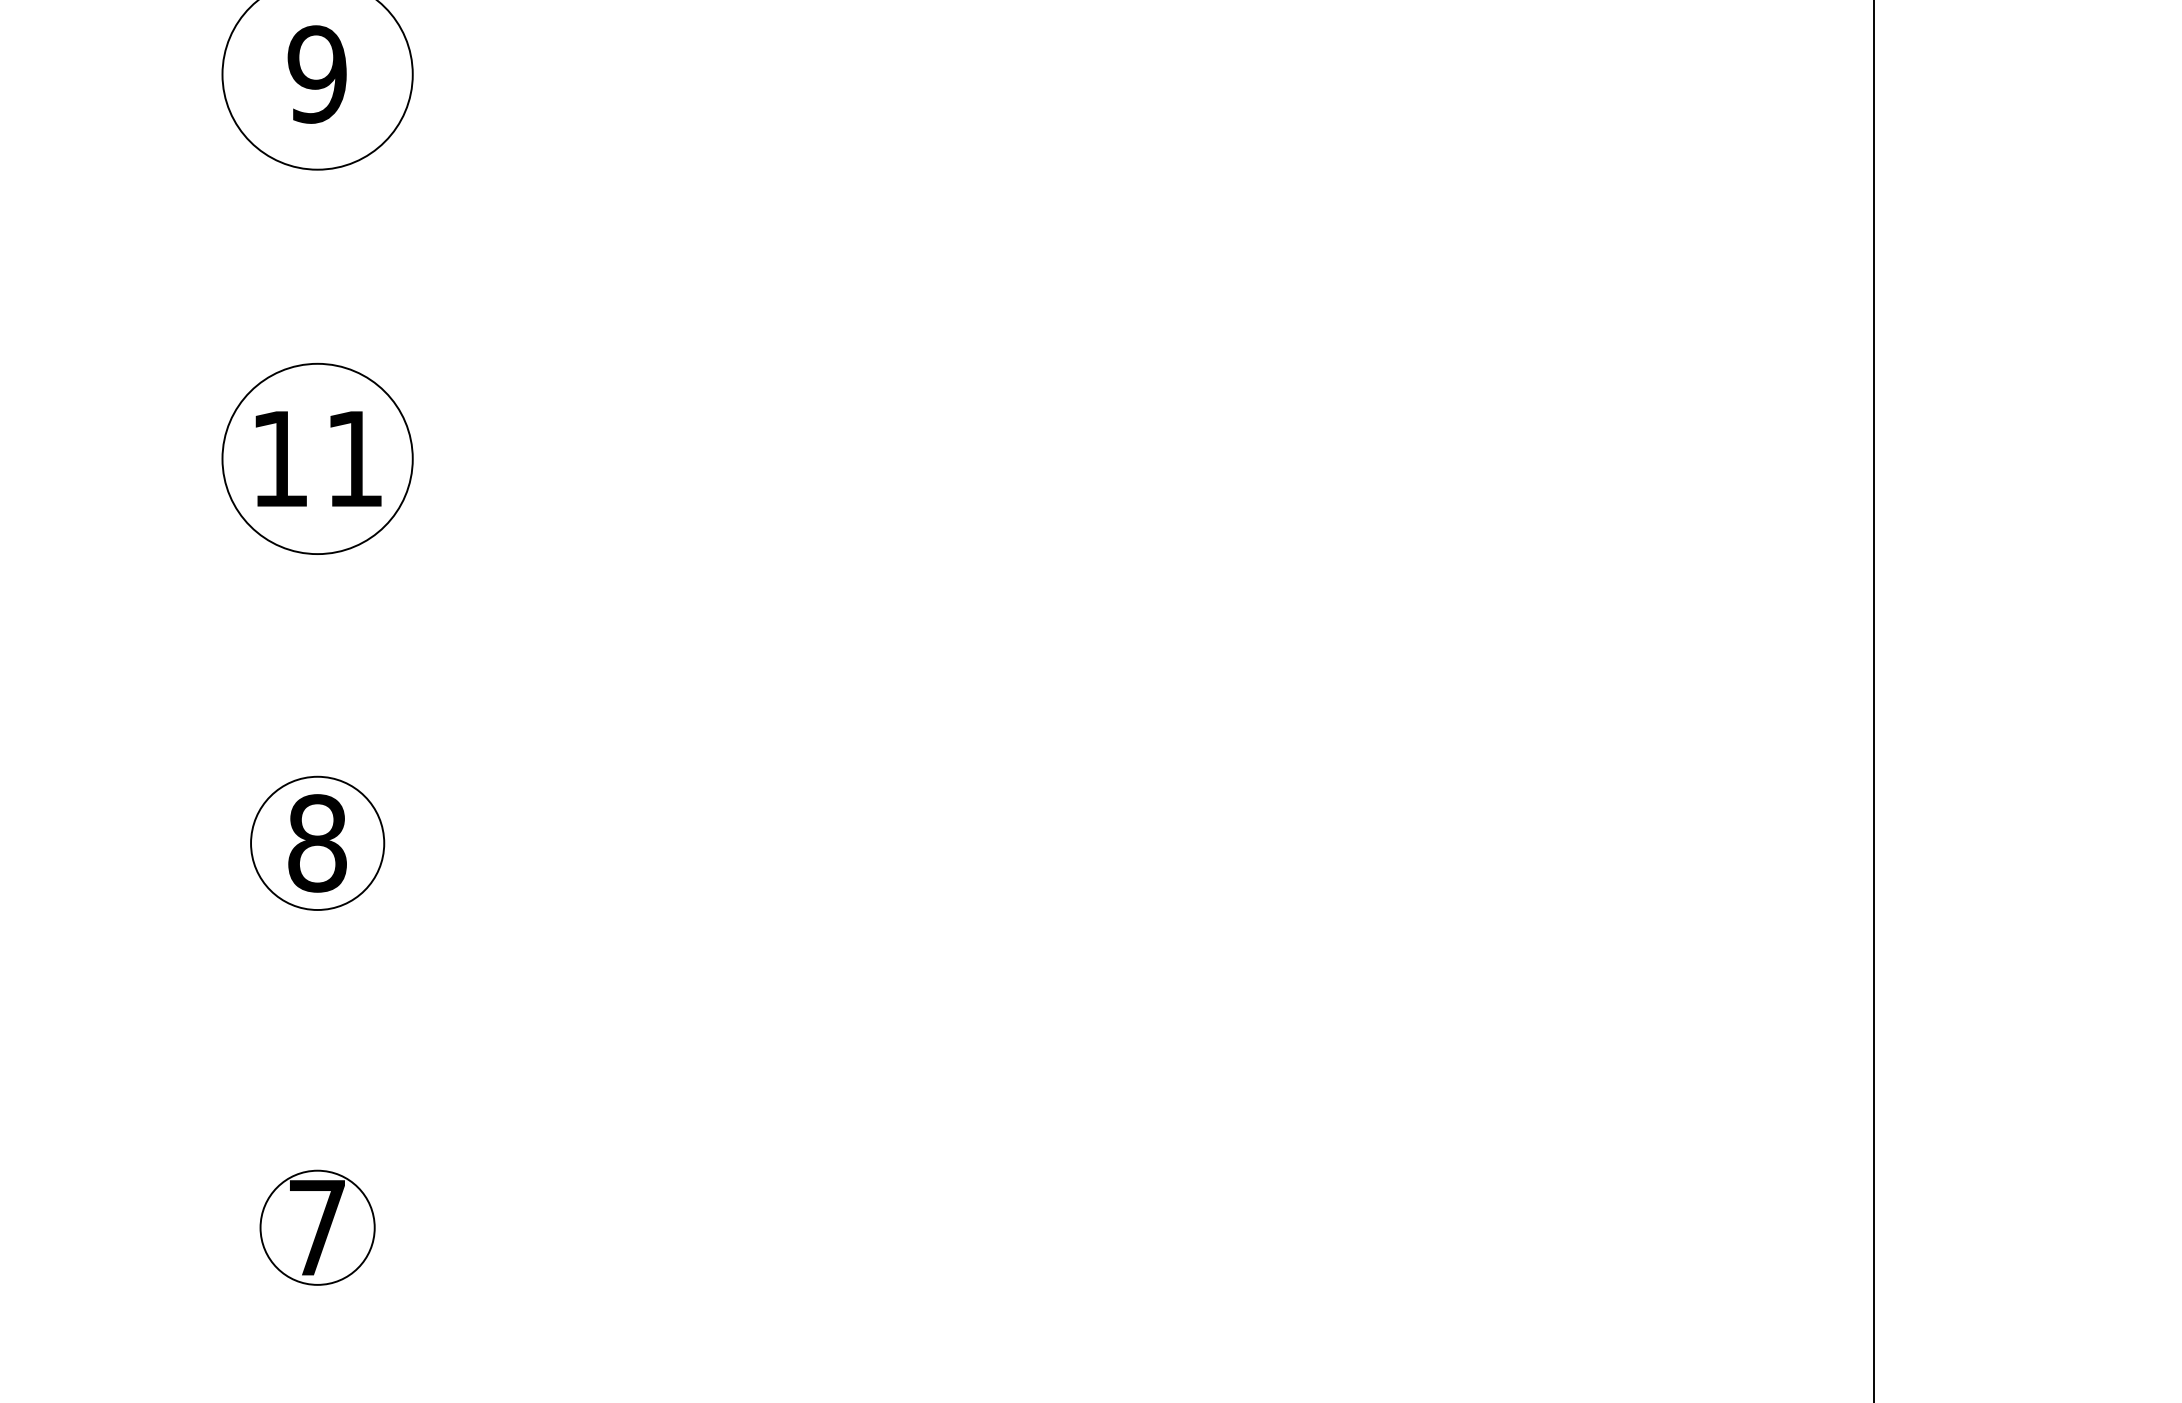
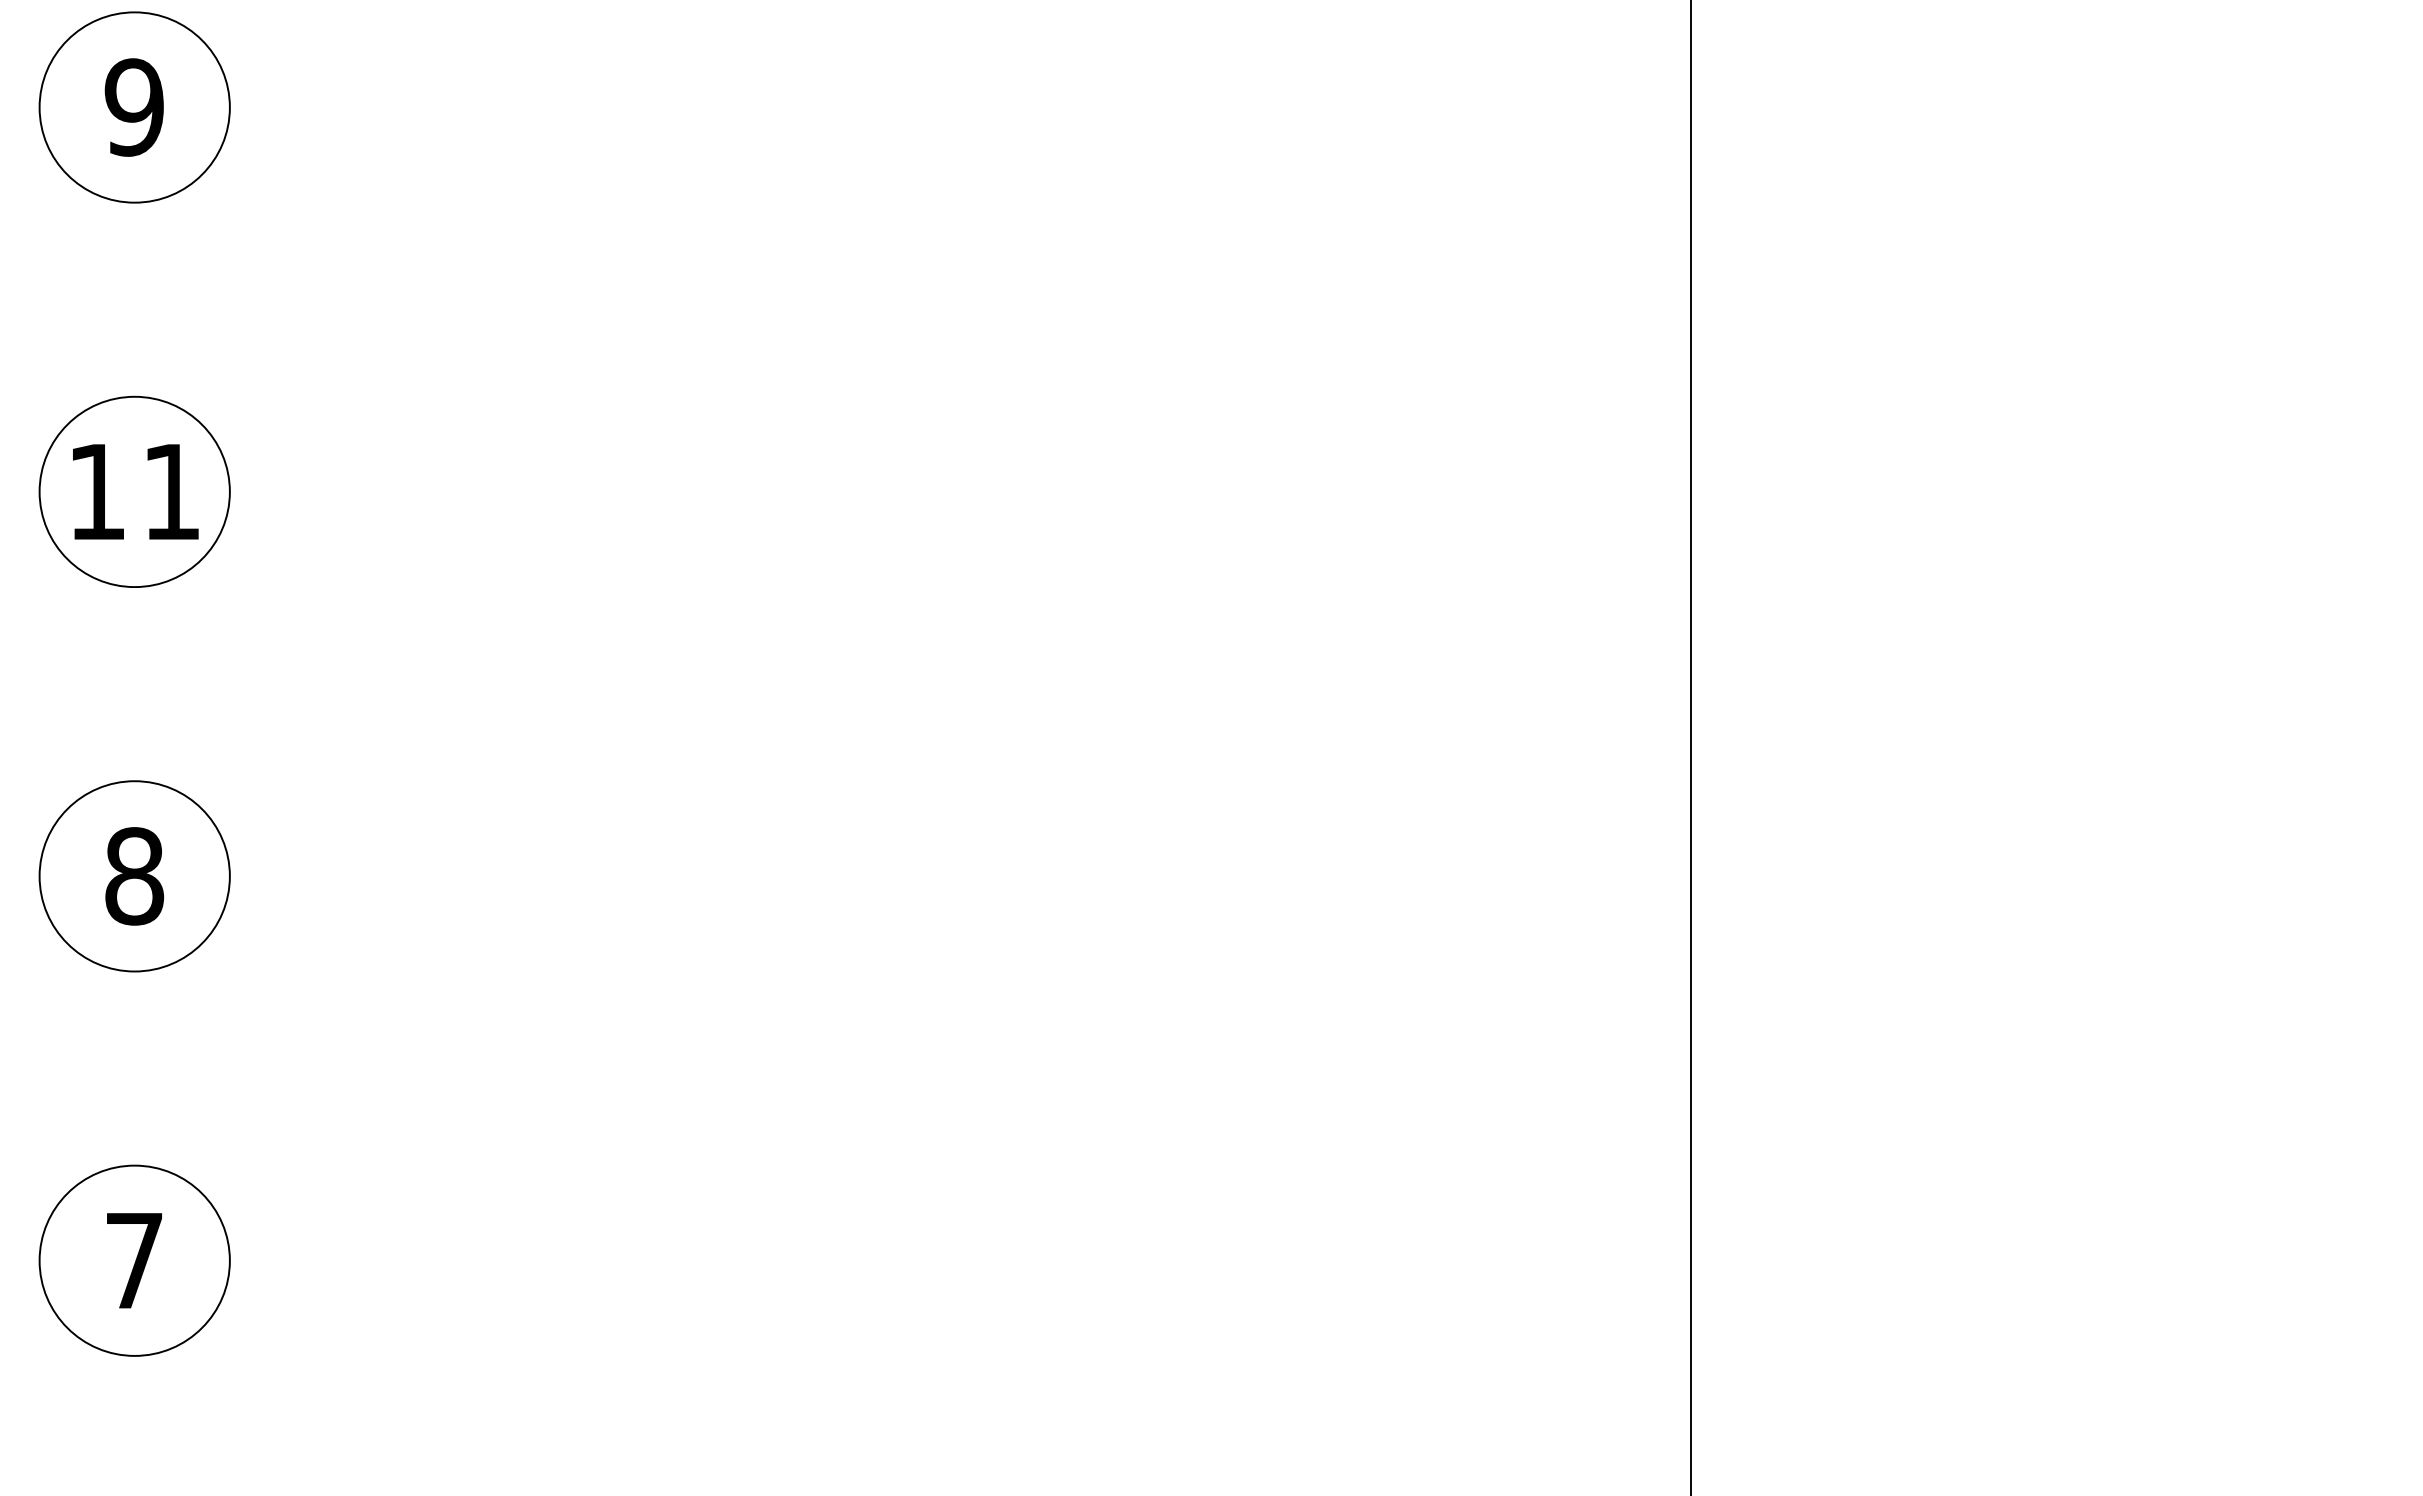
circle: (317, 843) -> (134, 876), size x1.43
circle: (317, 1227) -> (134, 1260), size x1.67

